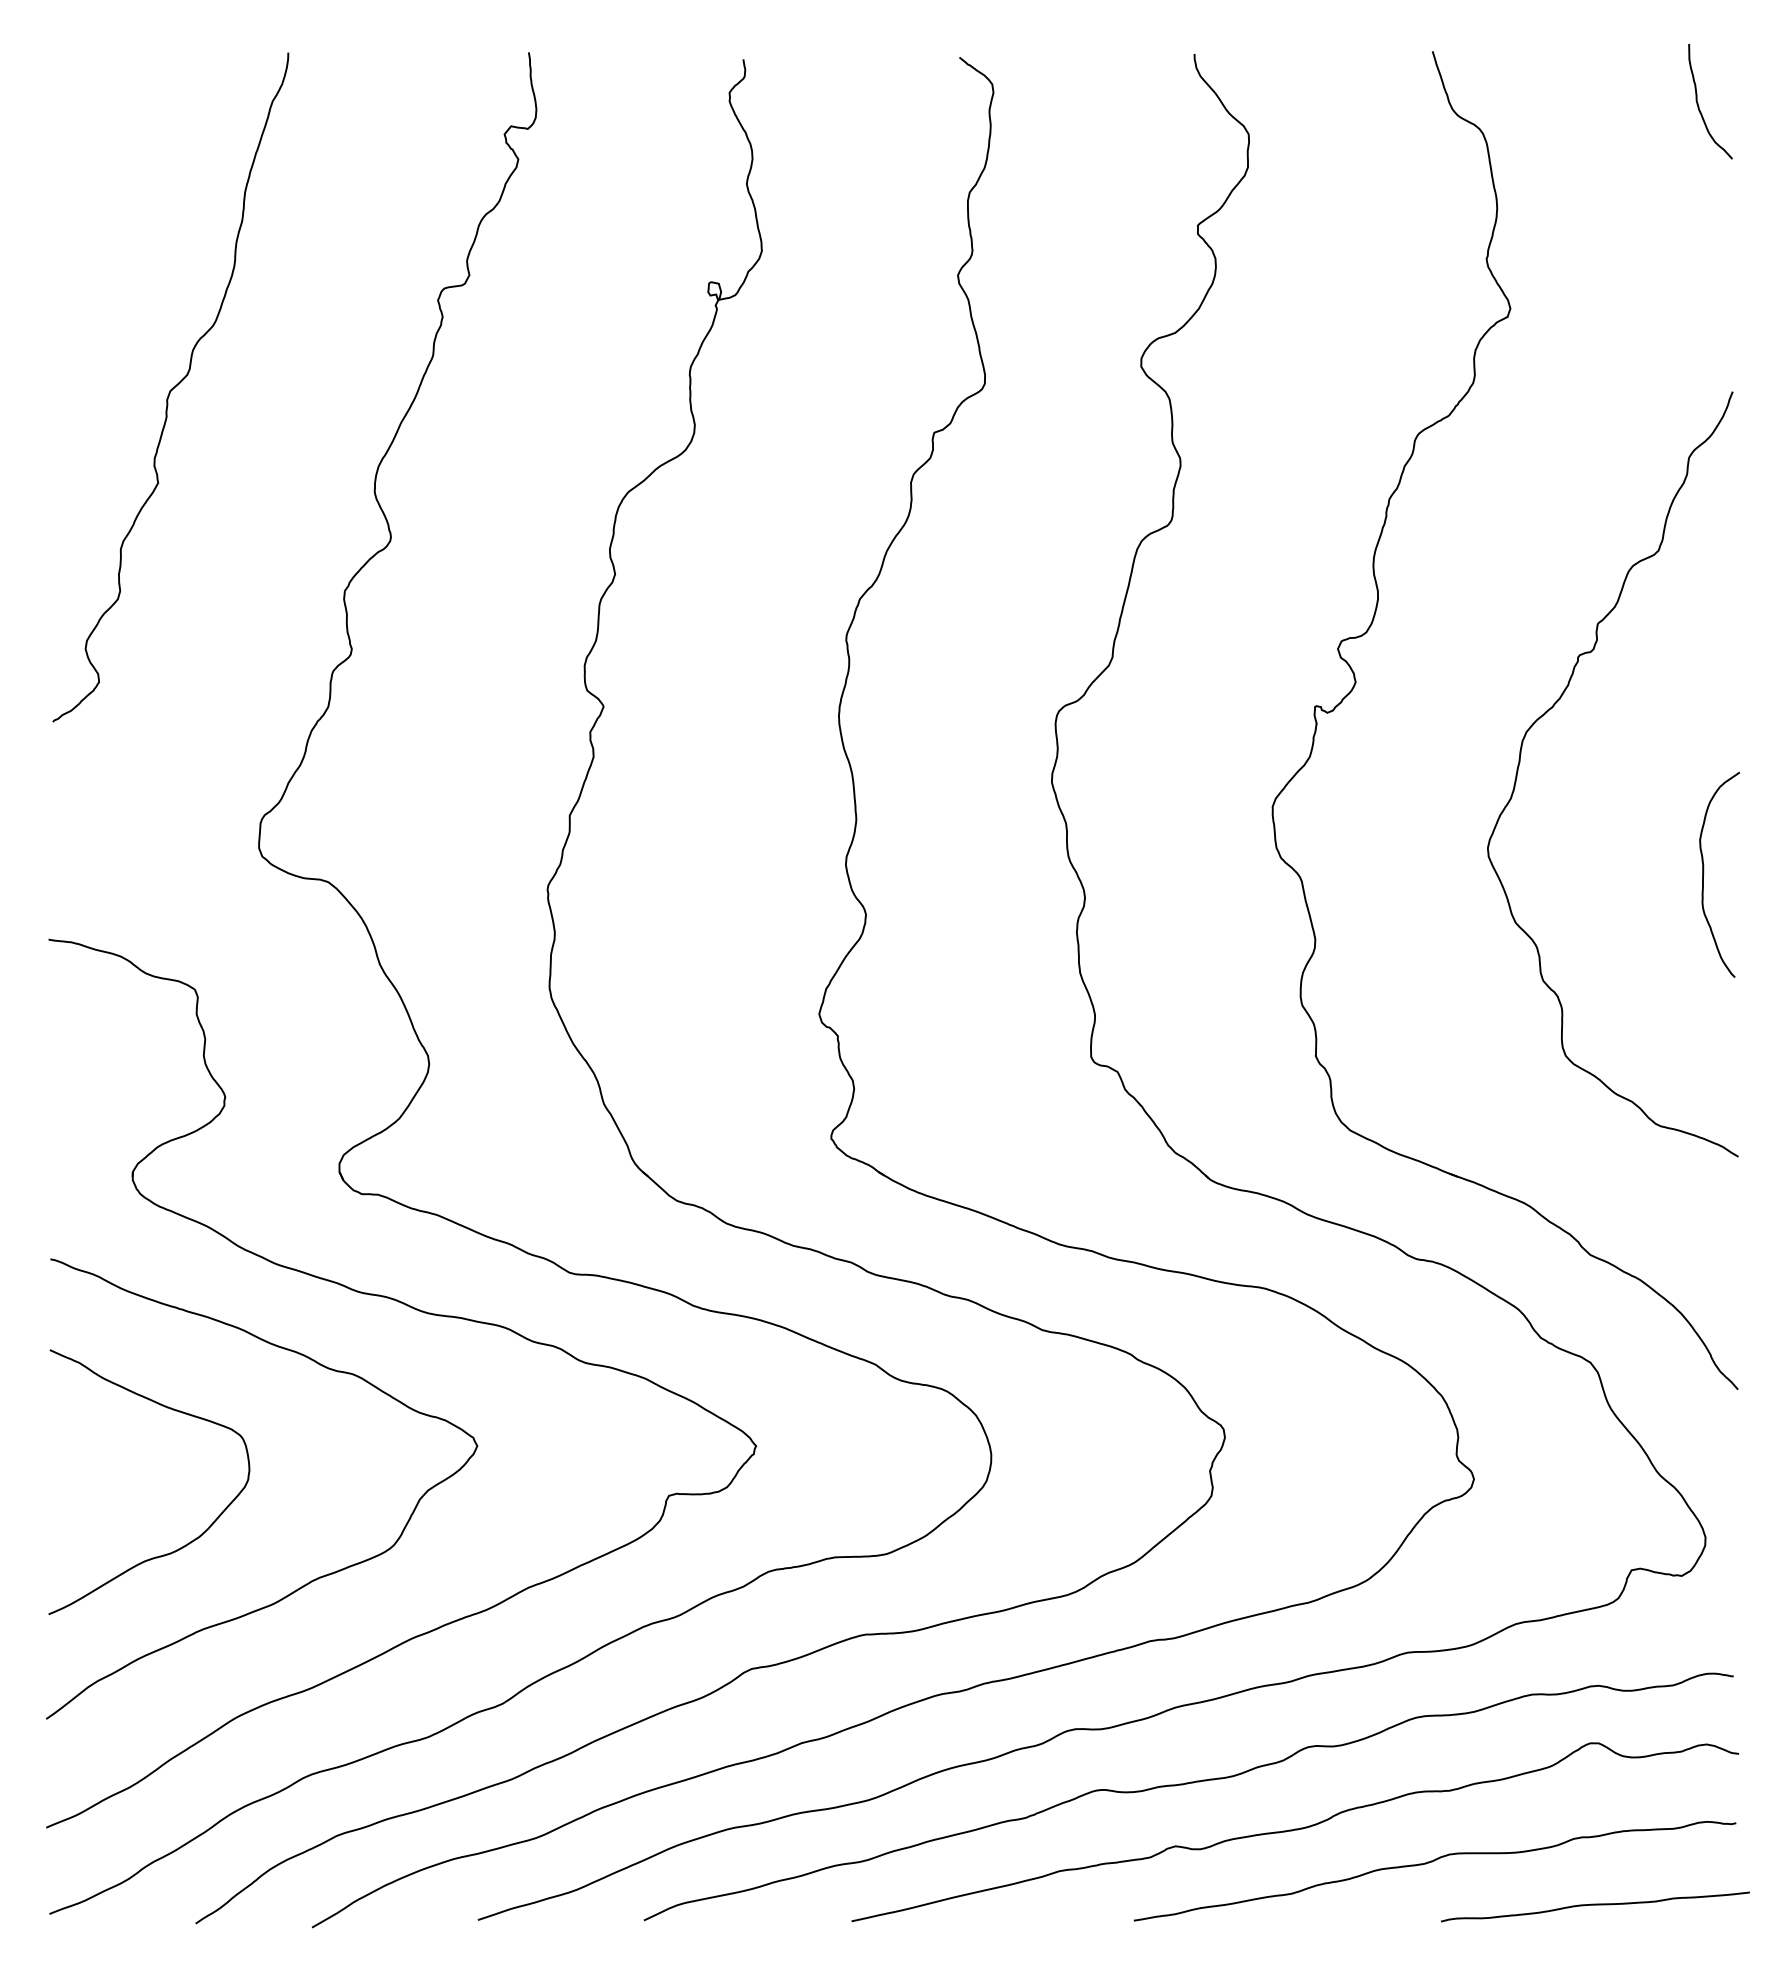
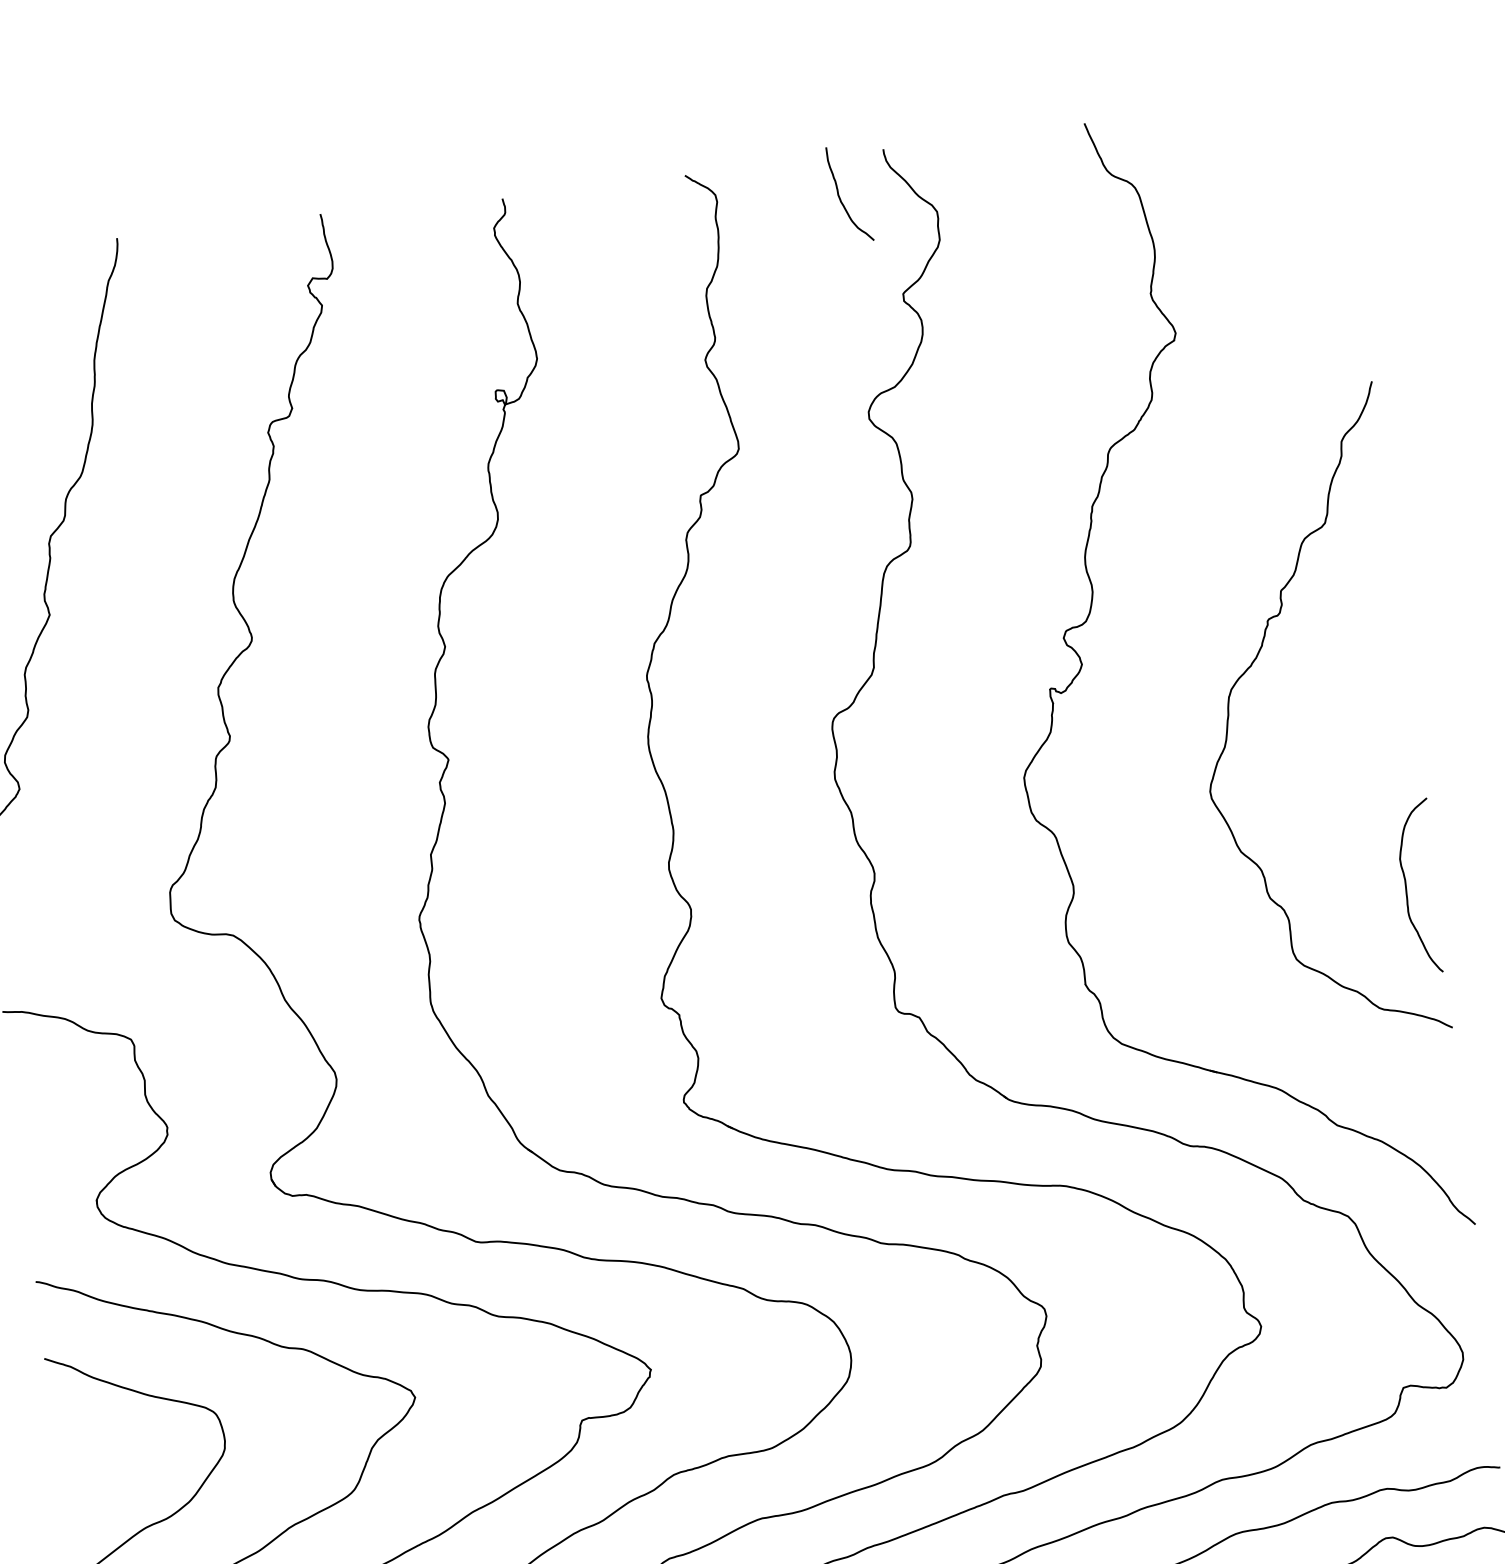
curve: (1698, 102) -> (839, 195), moved
curve: (1704, 873) -> (1407, 887), moved

